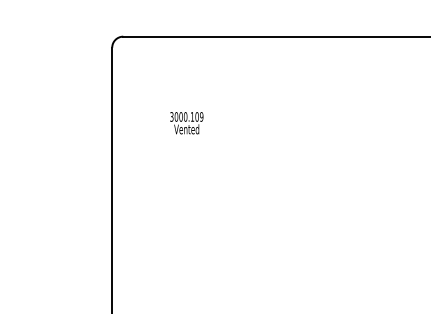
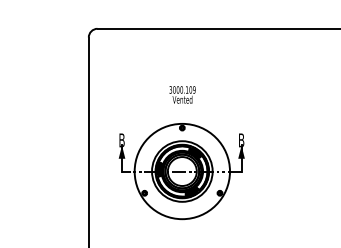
text: (186, 123) -> (182, 95), moved
part: (229, 217) -> (181, 171), added

